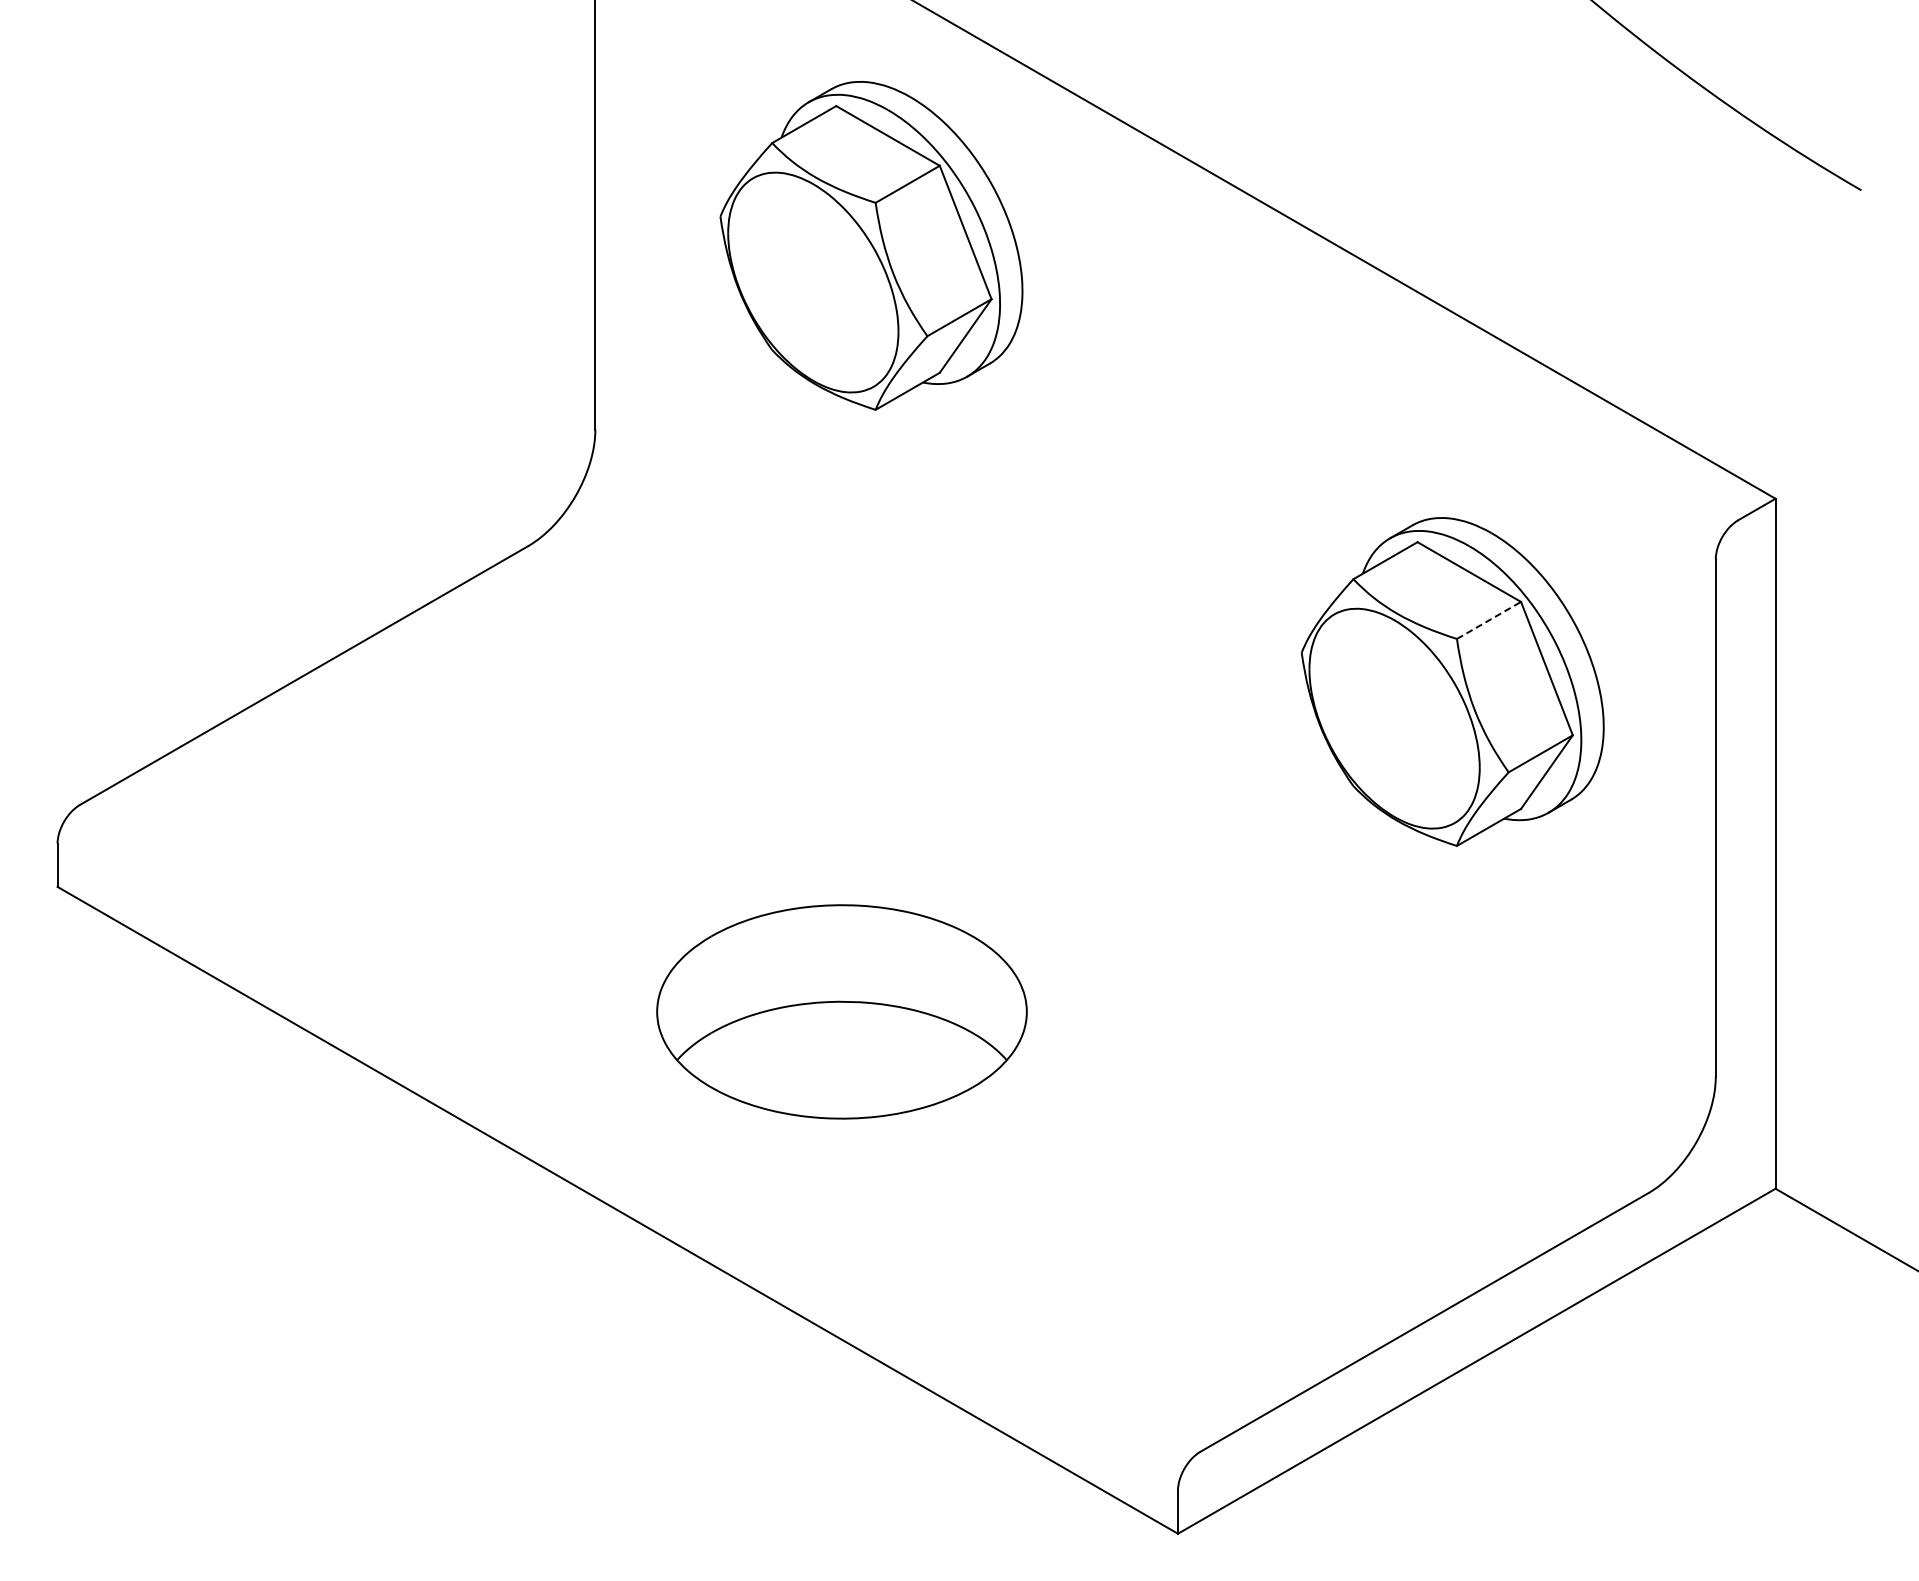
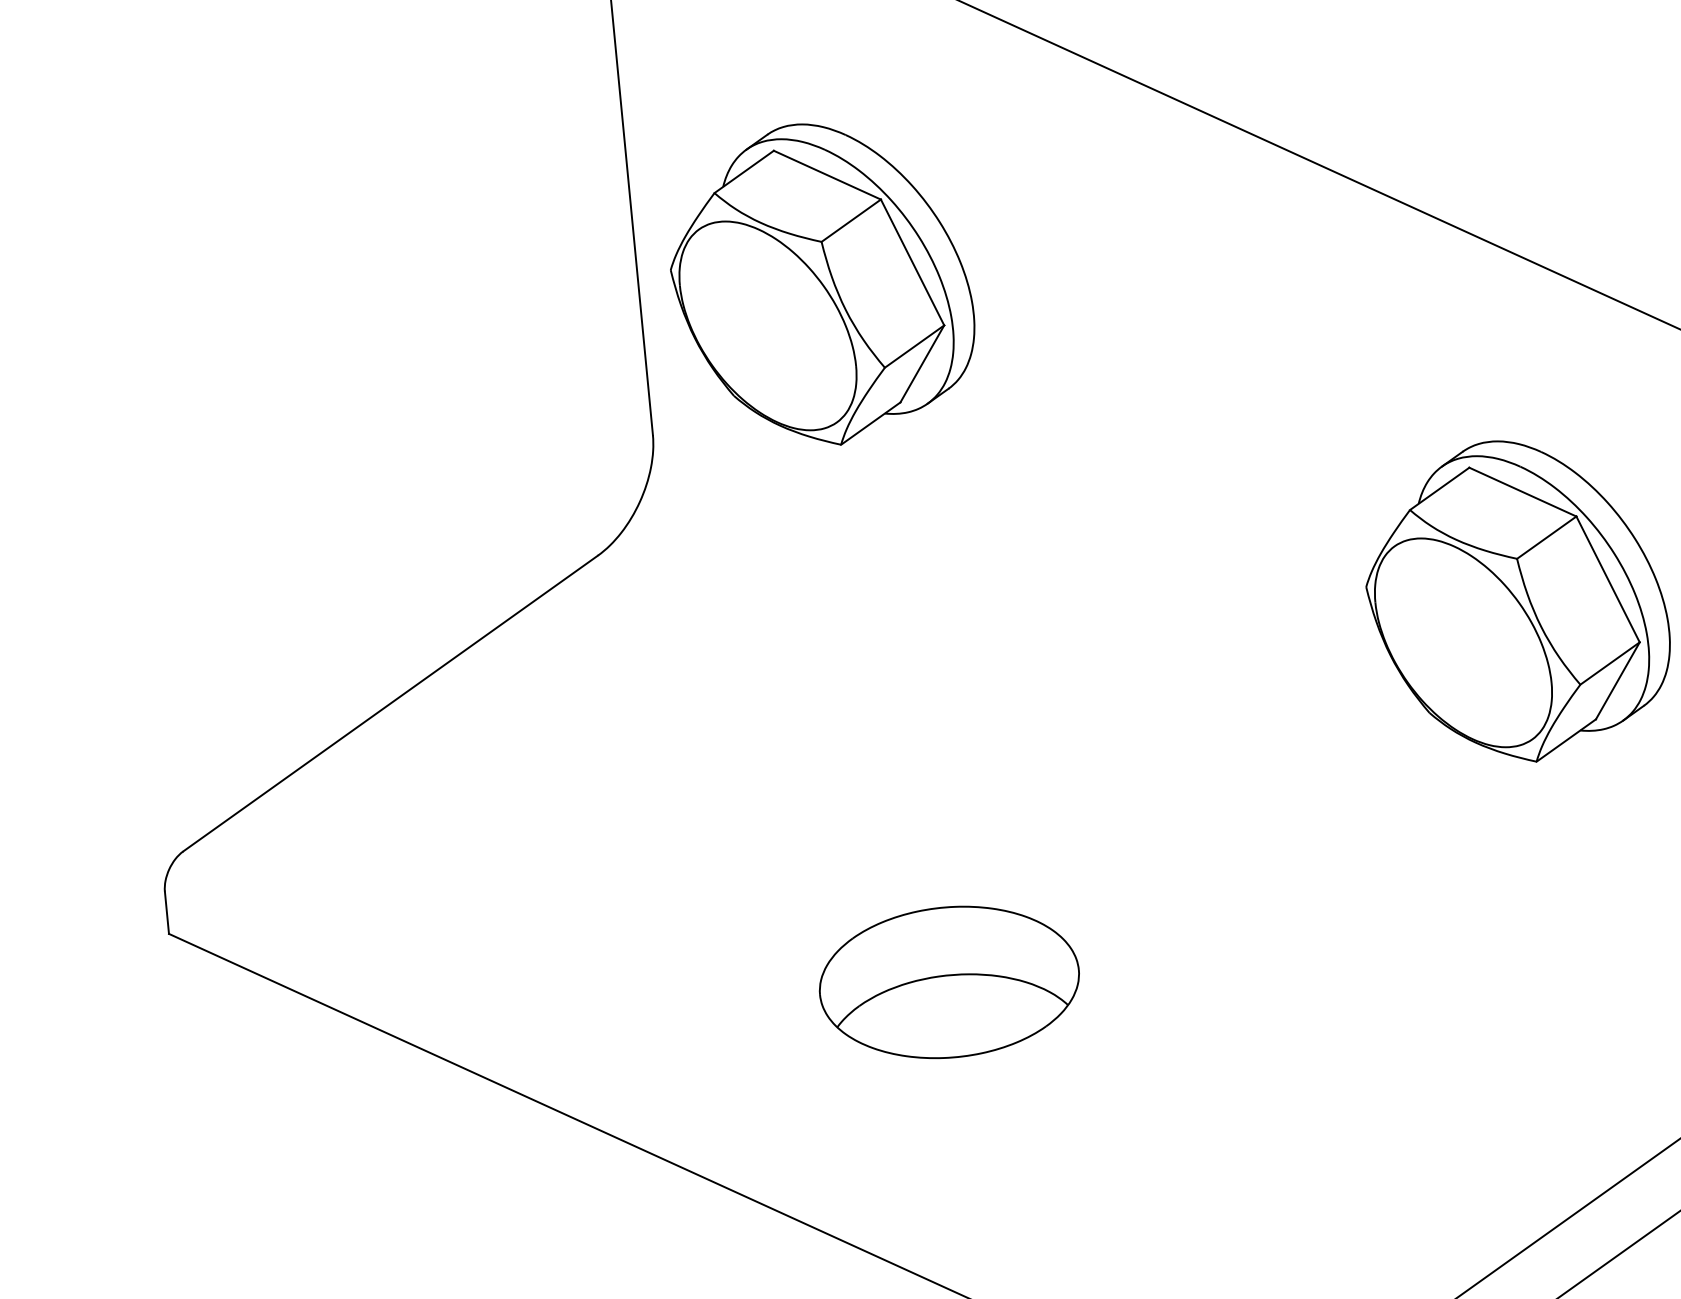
part: (871, 245) -> (821, 284), moved
line: (1489, 620) -> (1547, 537), dashed -> solid
part: (841, 1011) -> (949, 982), size x0.71

